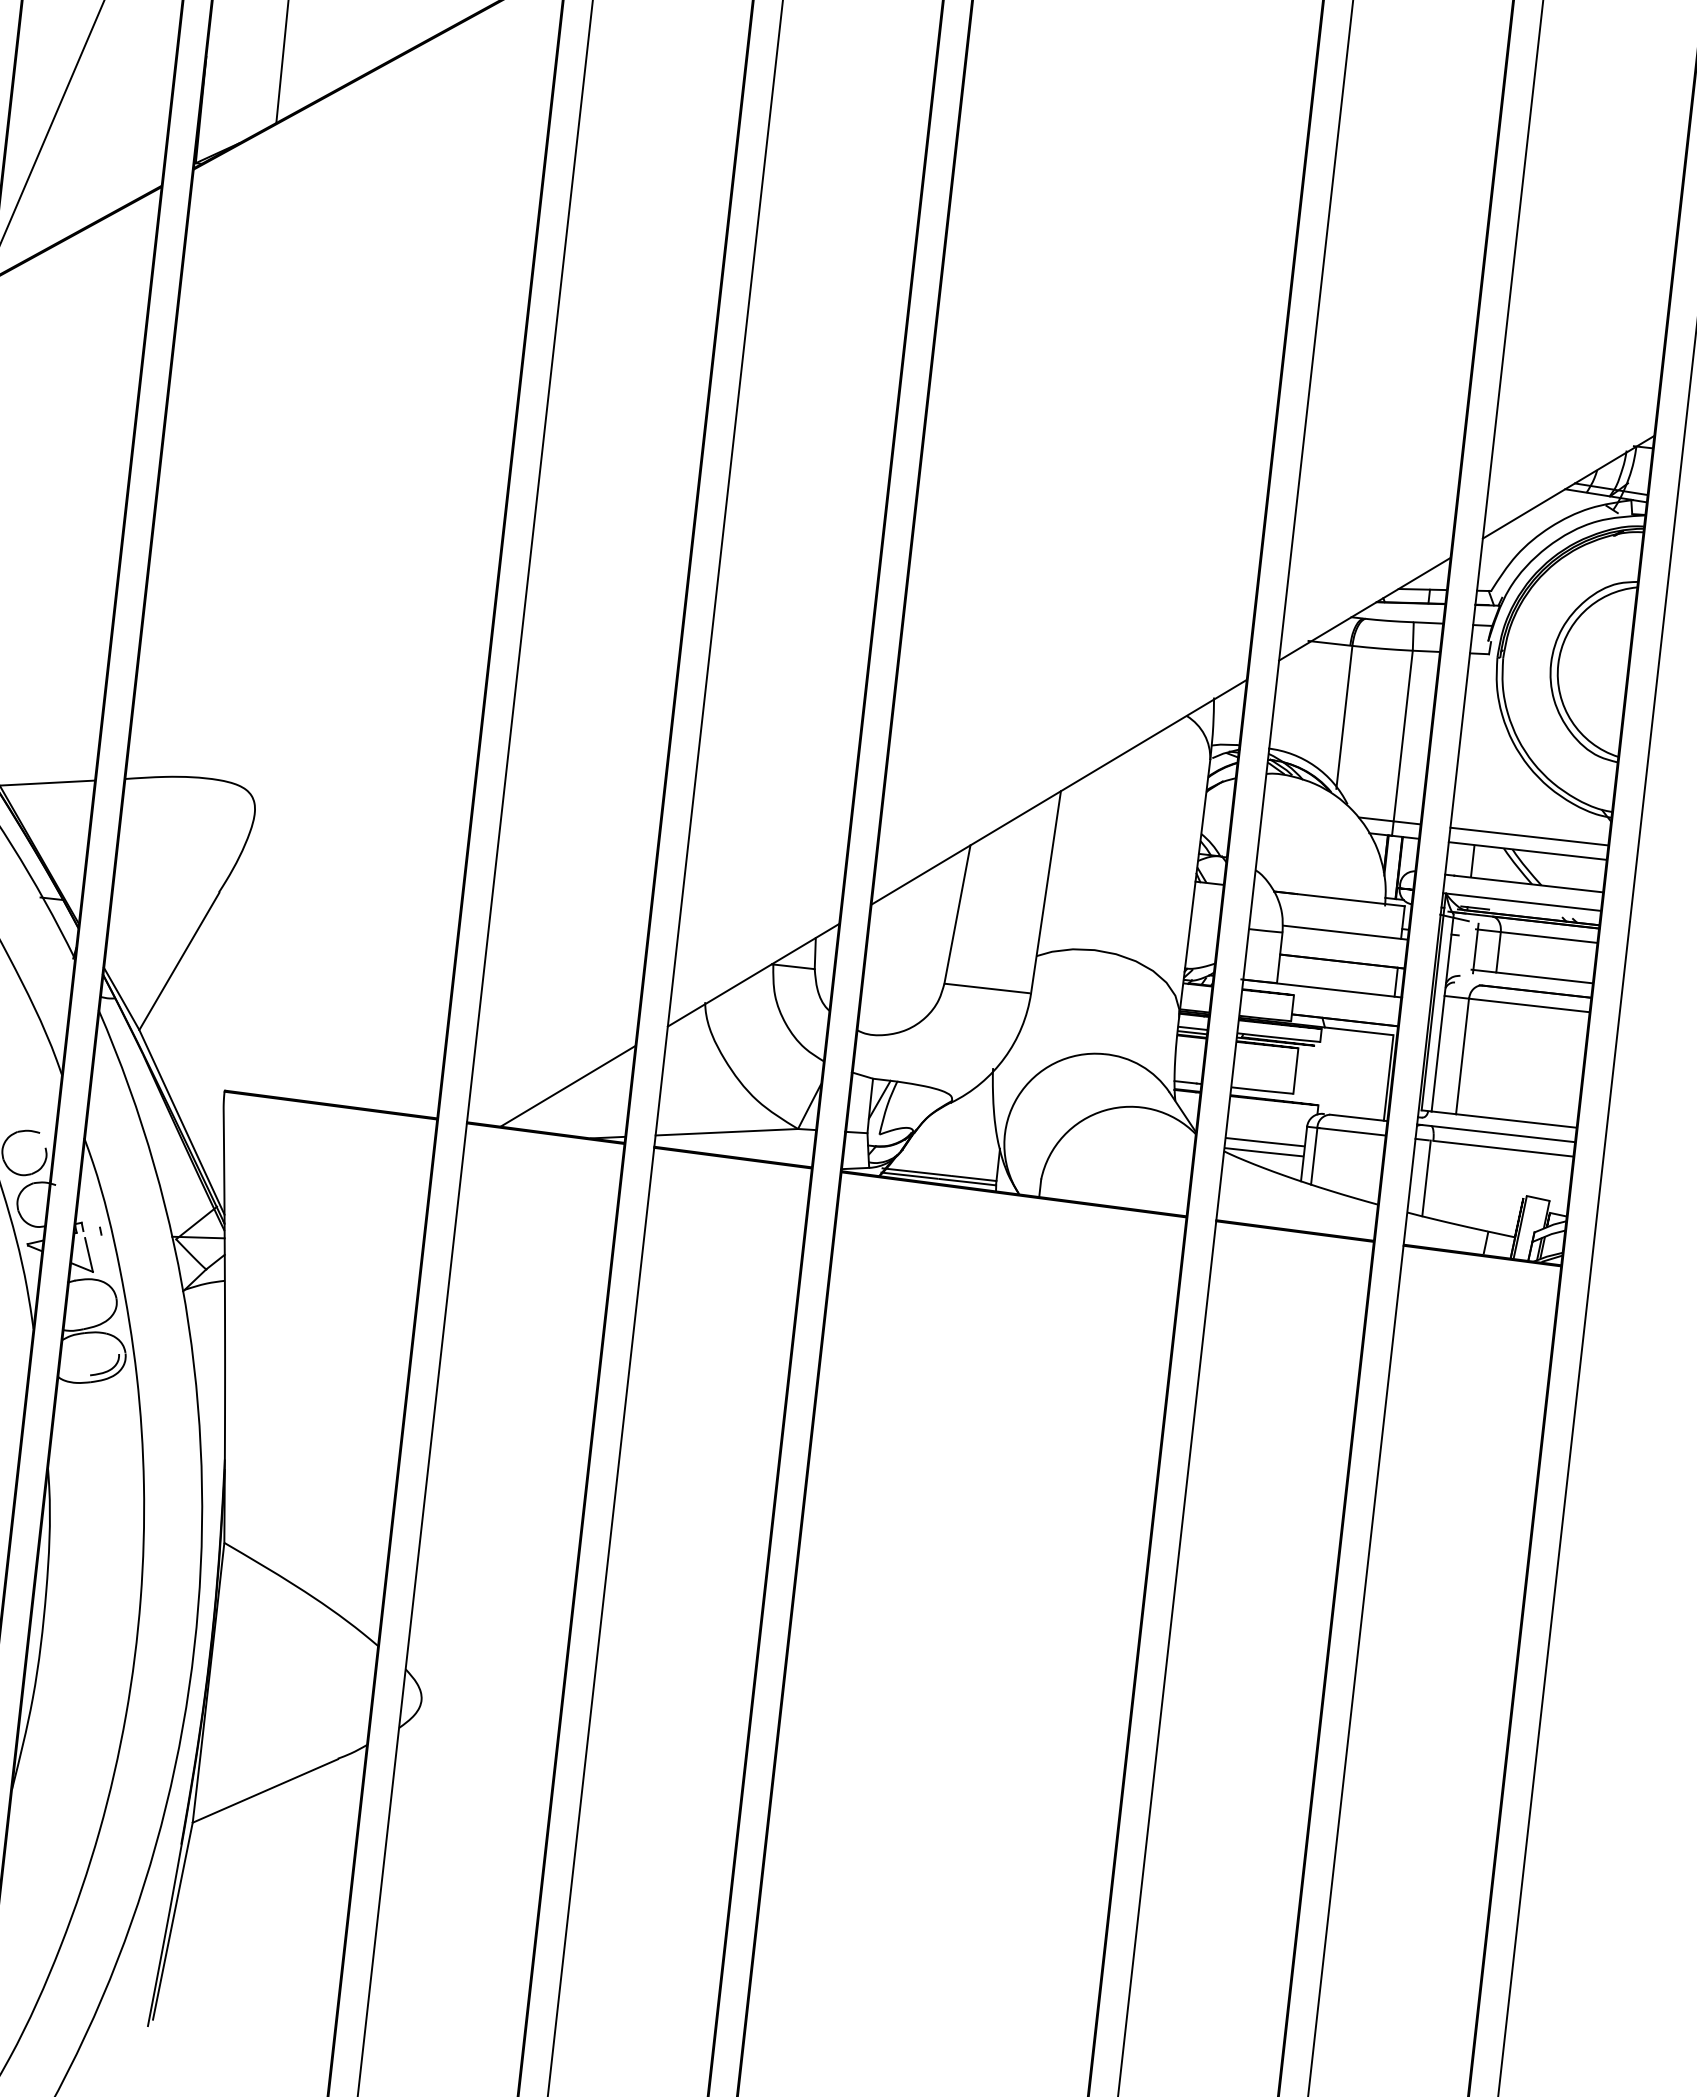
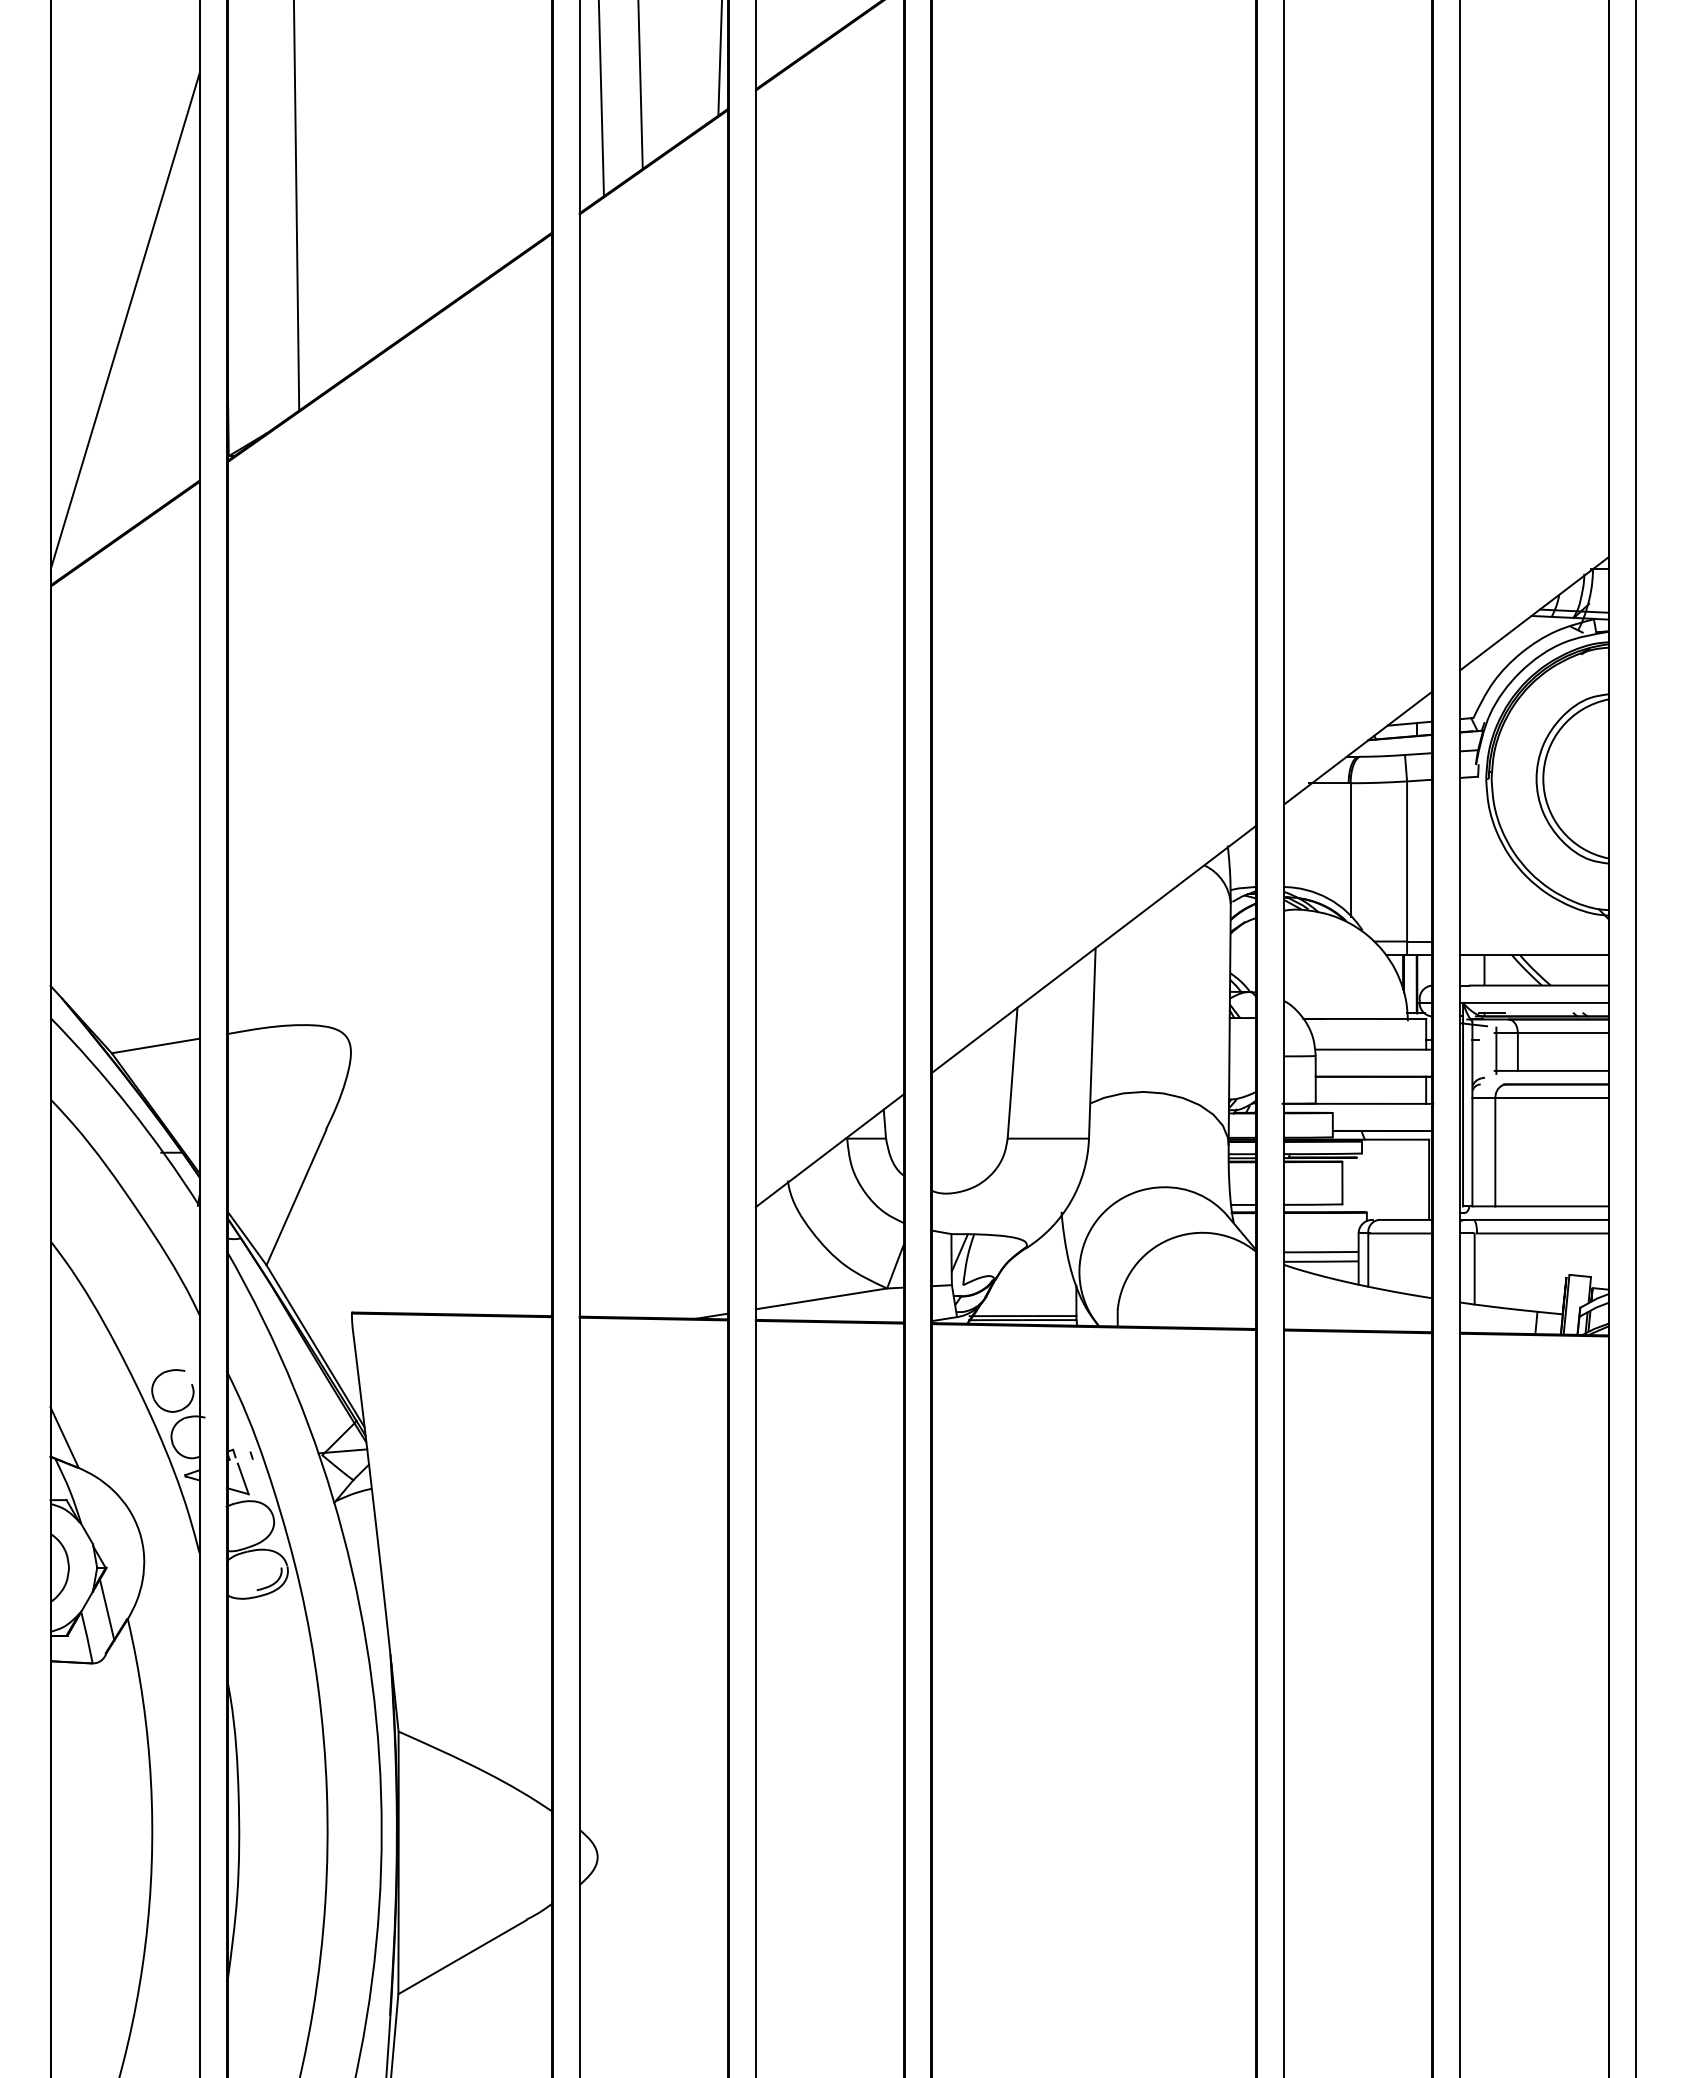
line: (1529, 836) -> (1534, 941), removed
line: (567, 1085) -> (669, 1272), removed

